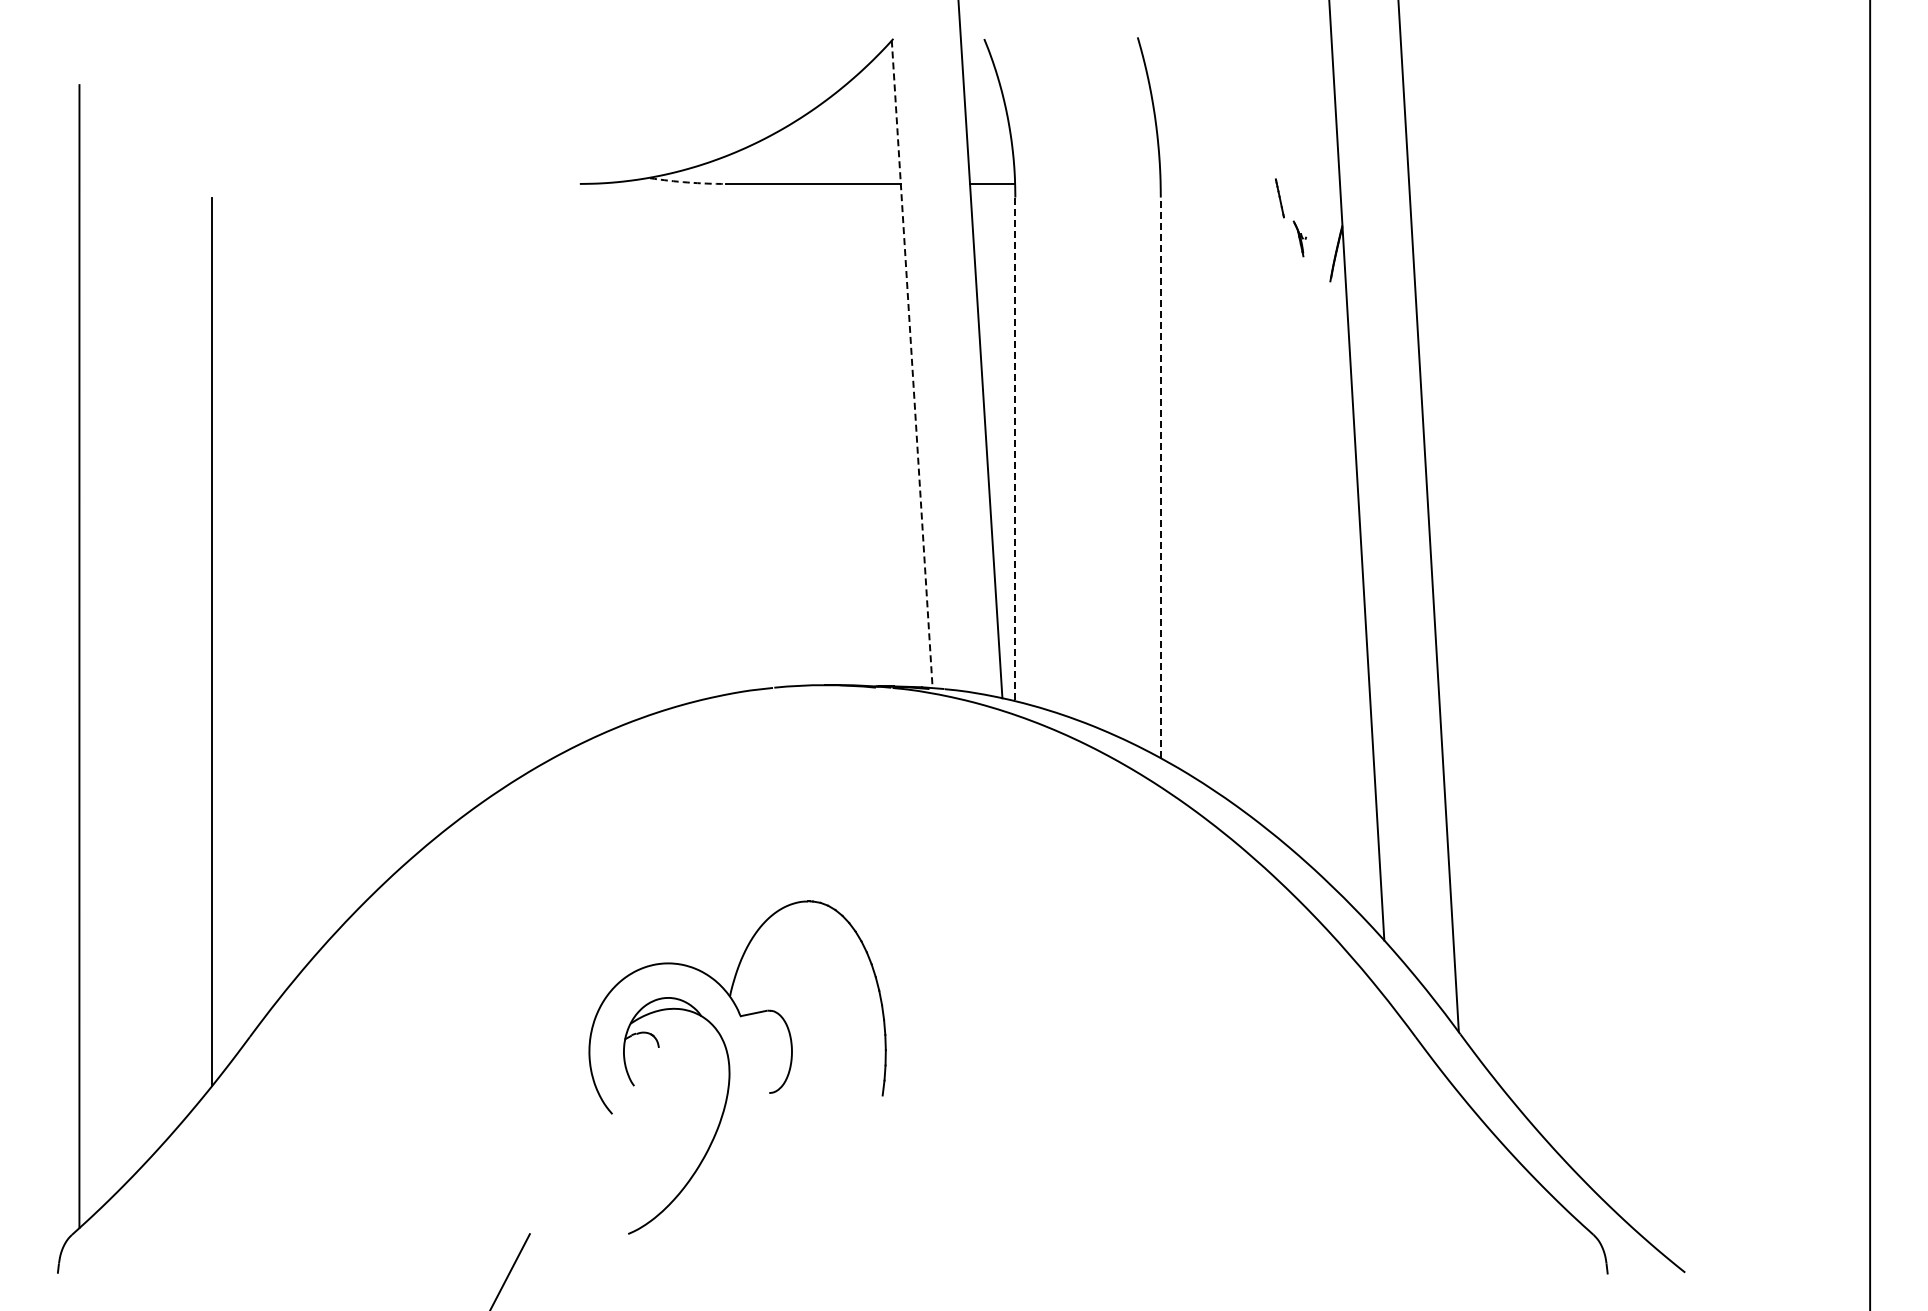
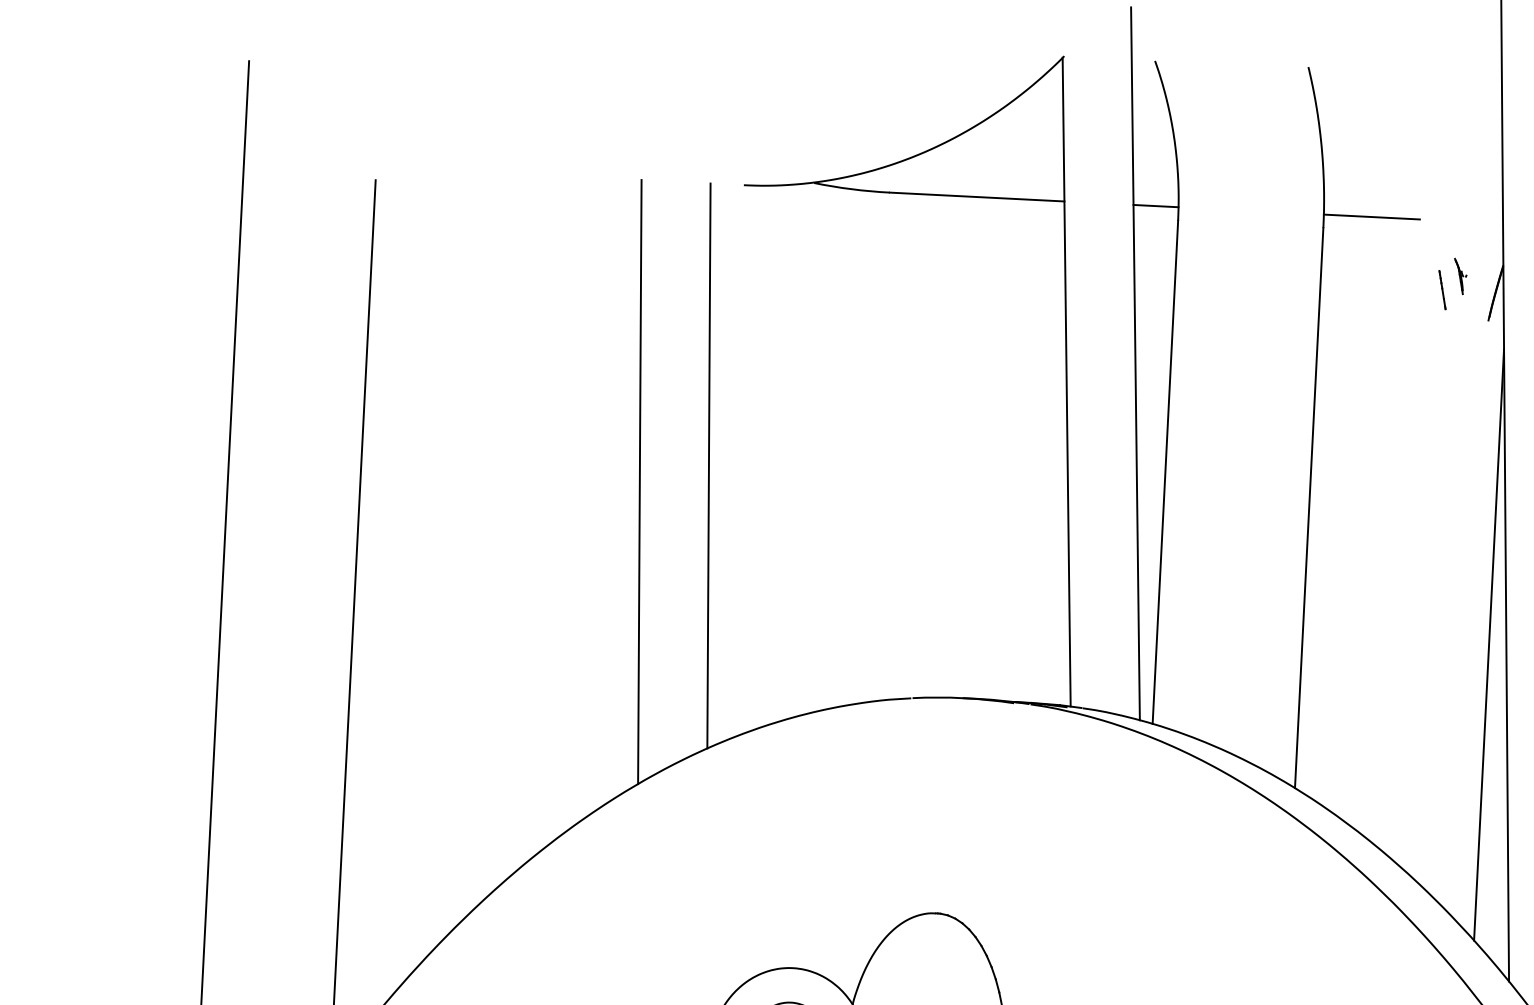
arc: (687, 182) -> (851, 189), dashed -> solid
line: (1208, 183) -> (1371, 216), added
line: (1279, 198) -> (1442, 290), moved
line: (912, 364) -> (1066, 382), dashed -> solid
line: (1015, 449) -> (1165, 472), dashed -> solid
line: (558, 465) -> (708, 465), added
line: (1160, 477) -> (1308, 507), dashed -> solid
line: (490, 485) -> (639, 481), added
line: (1347, 605) -> (1489, 645), added

